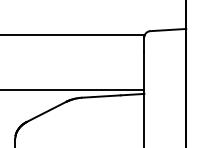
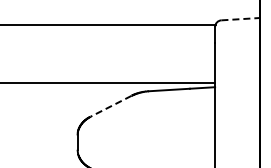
line: (169, 30) -> (241, 19), solid -> dashed
line: (47, 112) -> (111, 106), solid -> dashed

